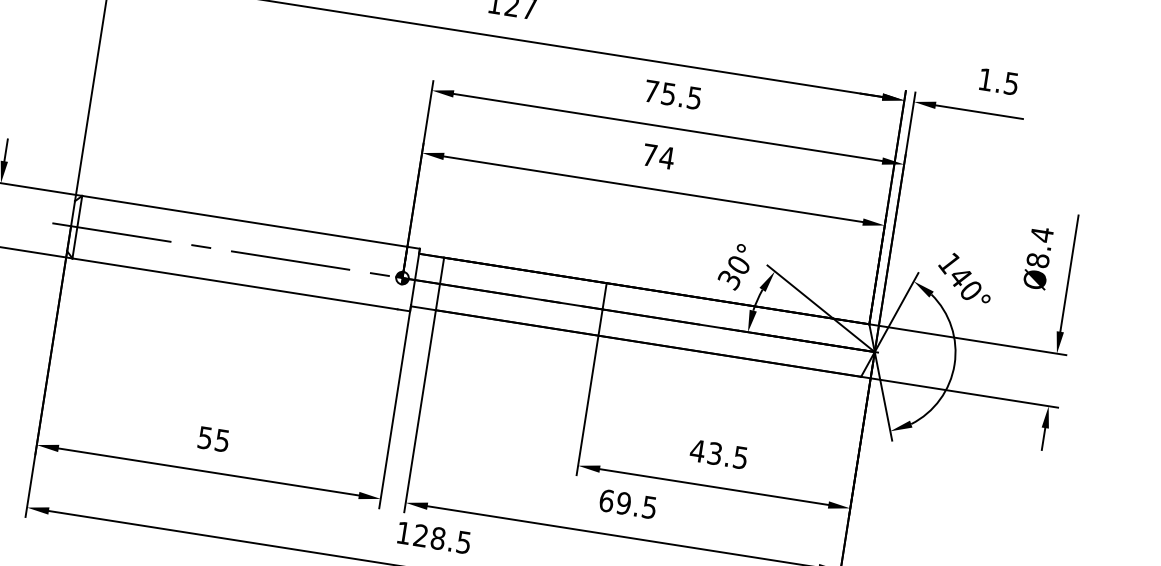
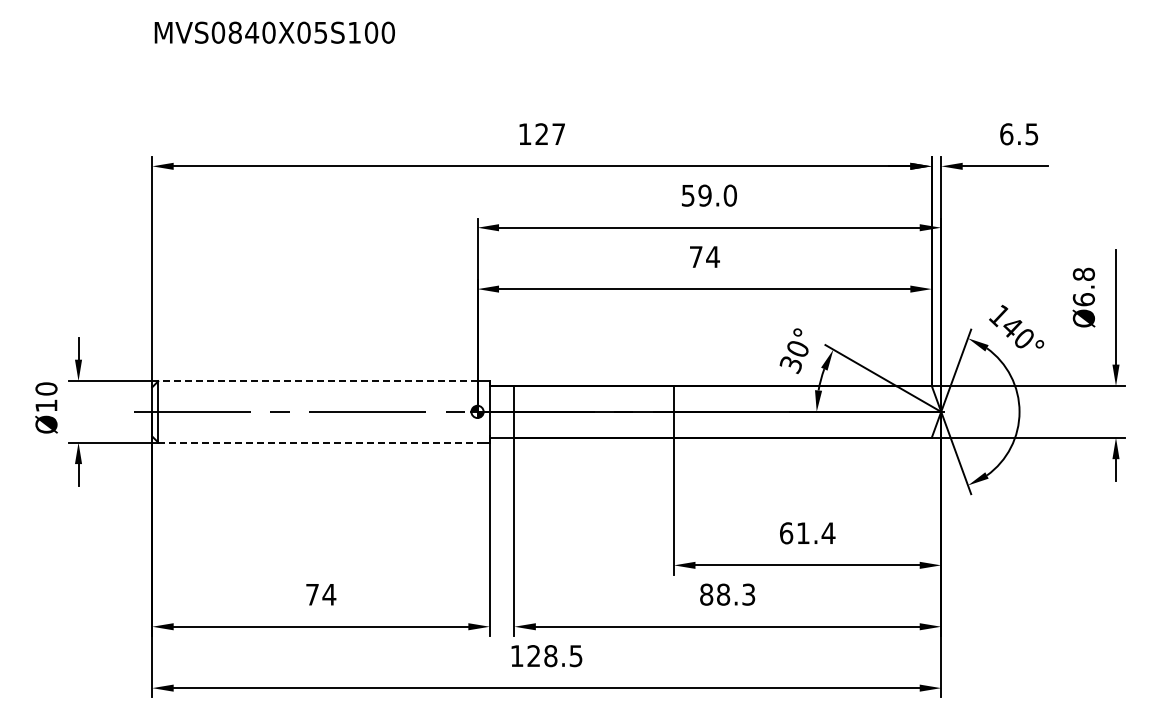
text: (985, 79) -> (1006, 134), 1.5 -> 6.5
text: (673, 94) -> (709, 195), 75.5 -> 59.0
line: (244, 221) -> (317, 381), solid -> dashed
text: (1039, 247) -> (1083, 286), Ø8.4 -> Ø6.8
line: (234, 283) -> (317, 442), solid -> dashed
text: (214, 439) -> (321, 594), 55 -> 74
text: (719, 454) -> (807, 533), 43.5 -> 61.4
text: (627, 503) -> (727, 594), 69.5 -> 88.3

